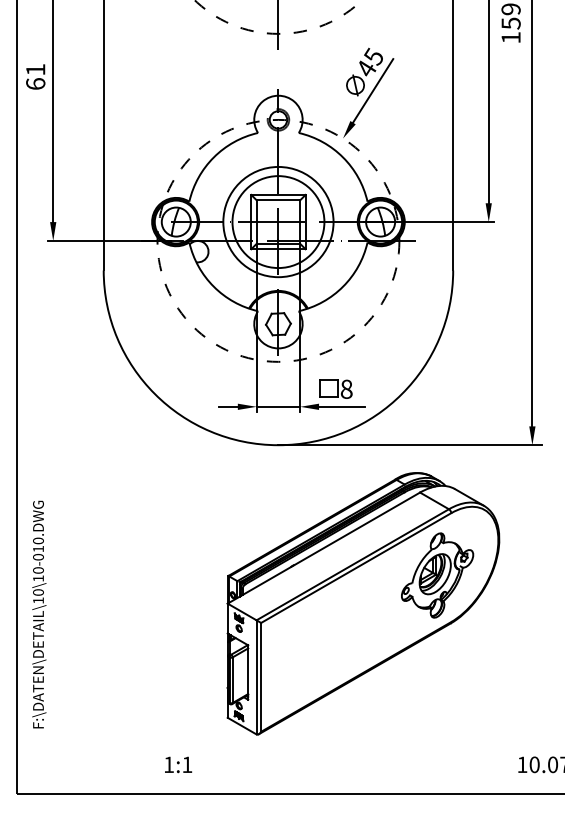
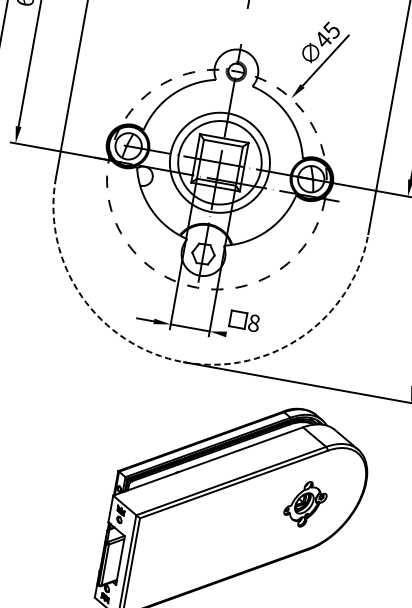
line: (341, 406) -> (246, 337), removed
arc: (278, 445) -> (184, 362), solid -> dashed
part: (437, 575) -> (305, 504), size x0.6

